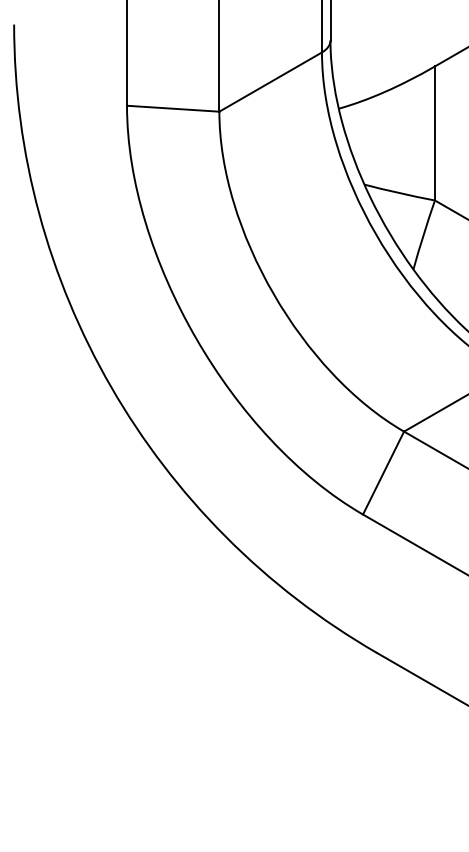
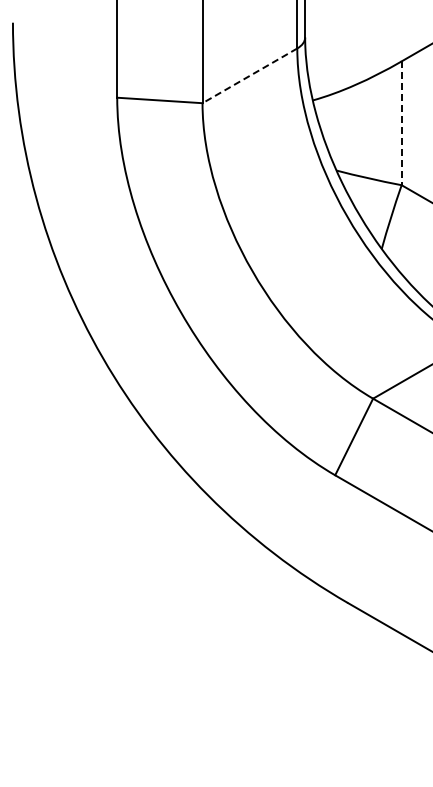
line: (270, 81) -> (249, 75), solid -> dashed
line: (434, 133) -> (401, 123), solid -> dashed

